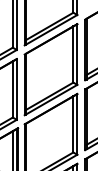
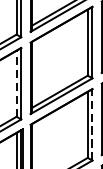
line: (12, 88) -> (16, 82), solid -> dashed
line: (77, 123) -> (92, 123), solid -> dashed

